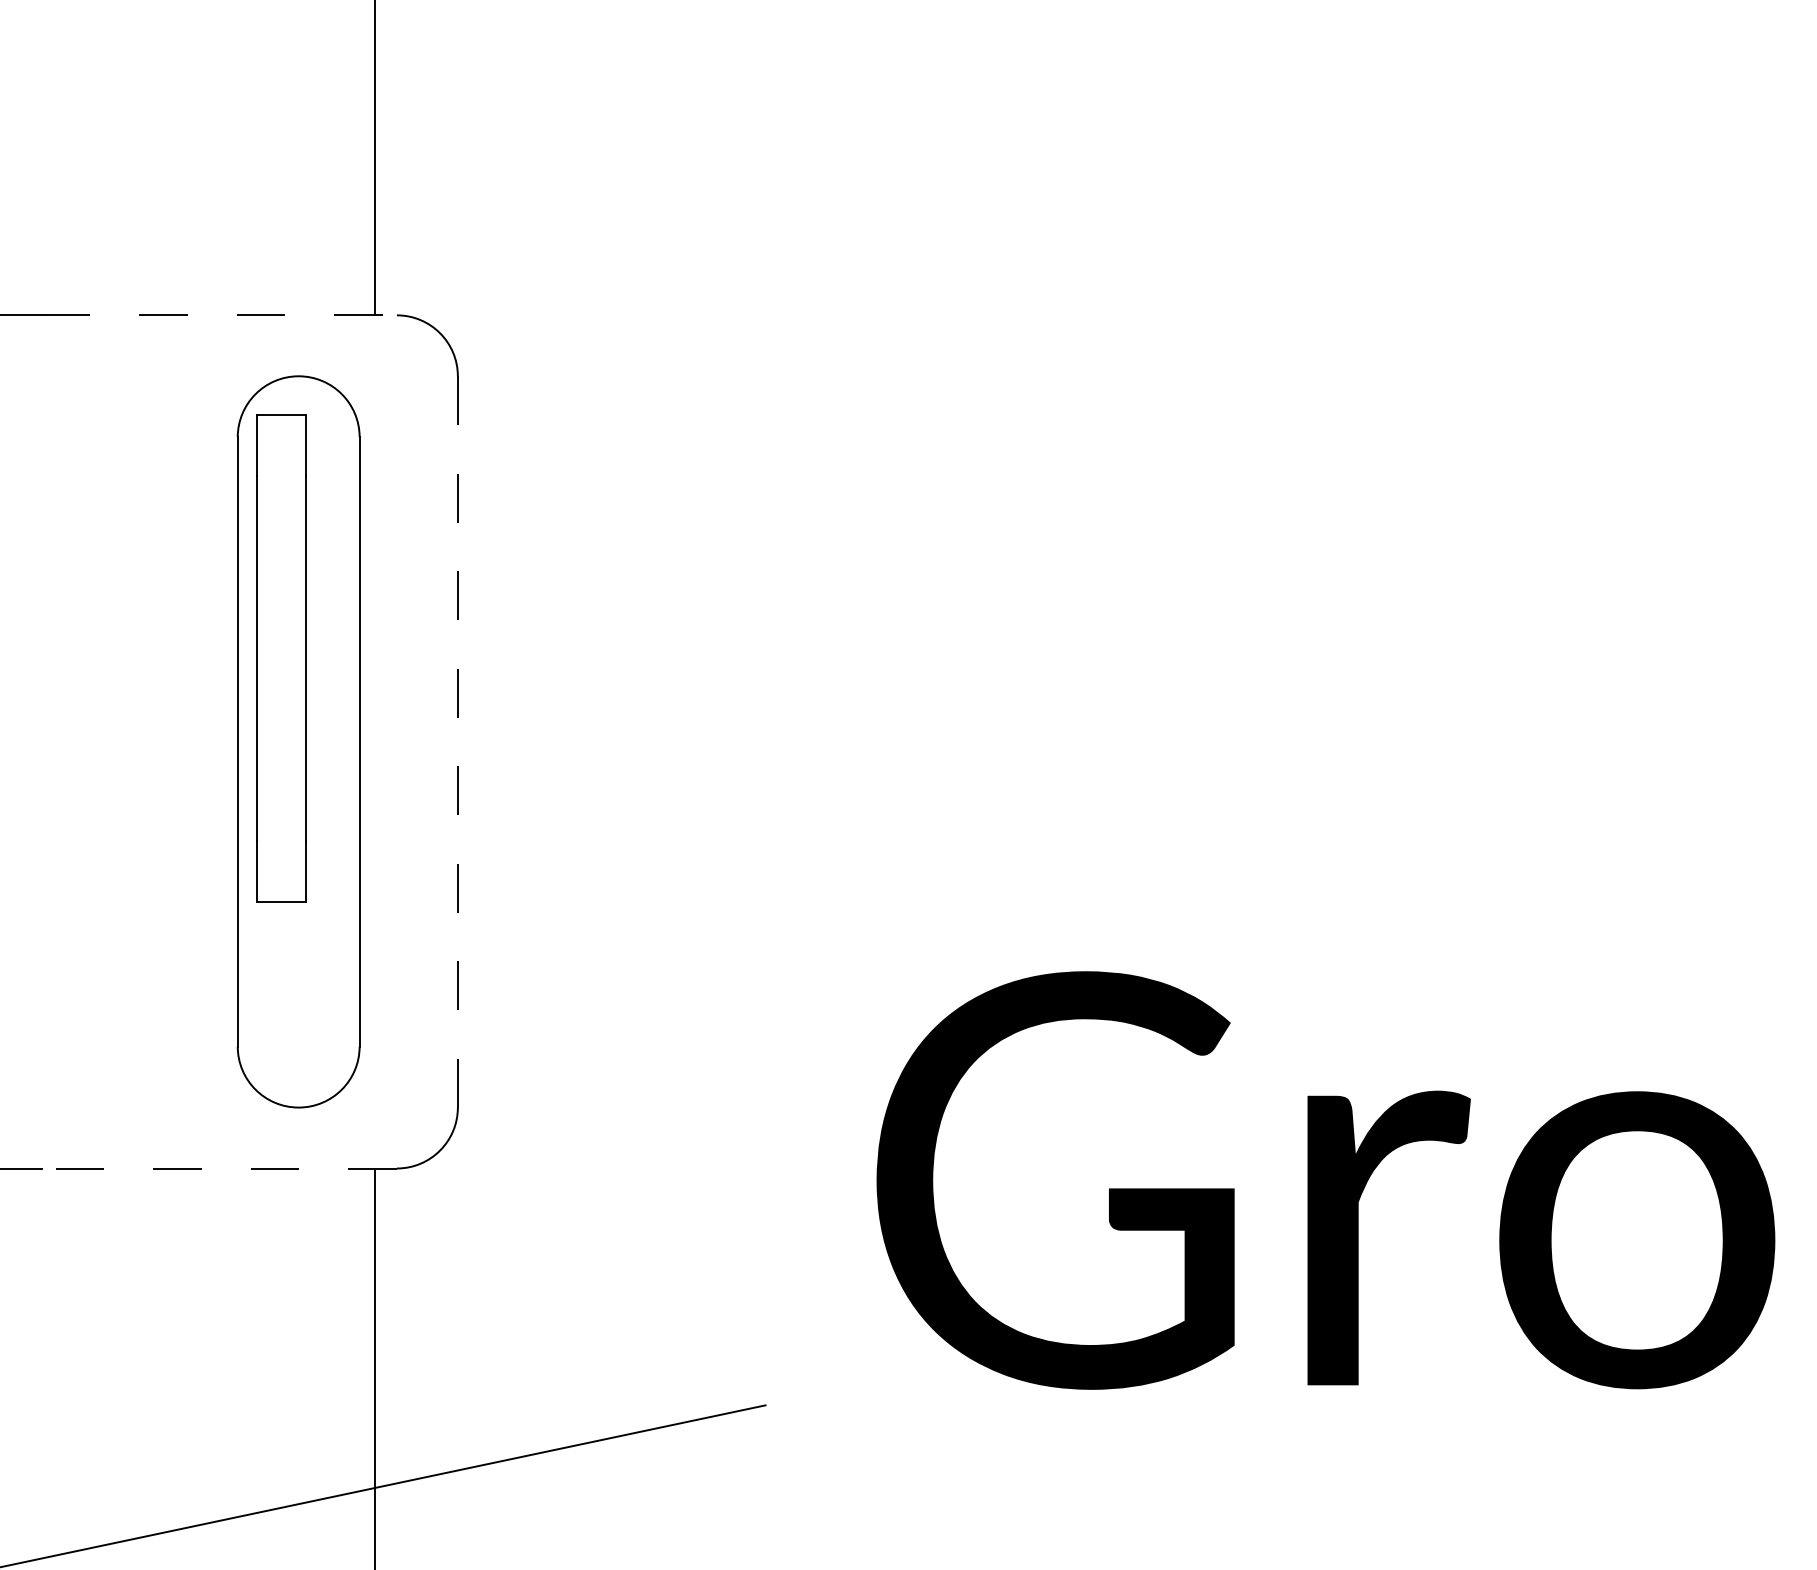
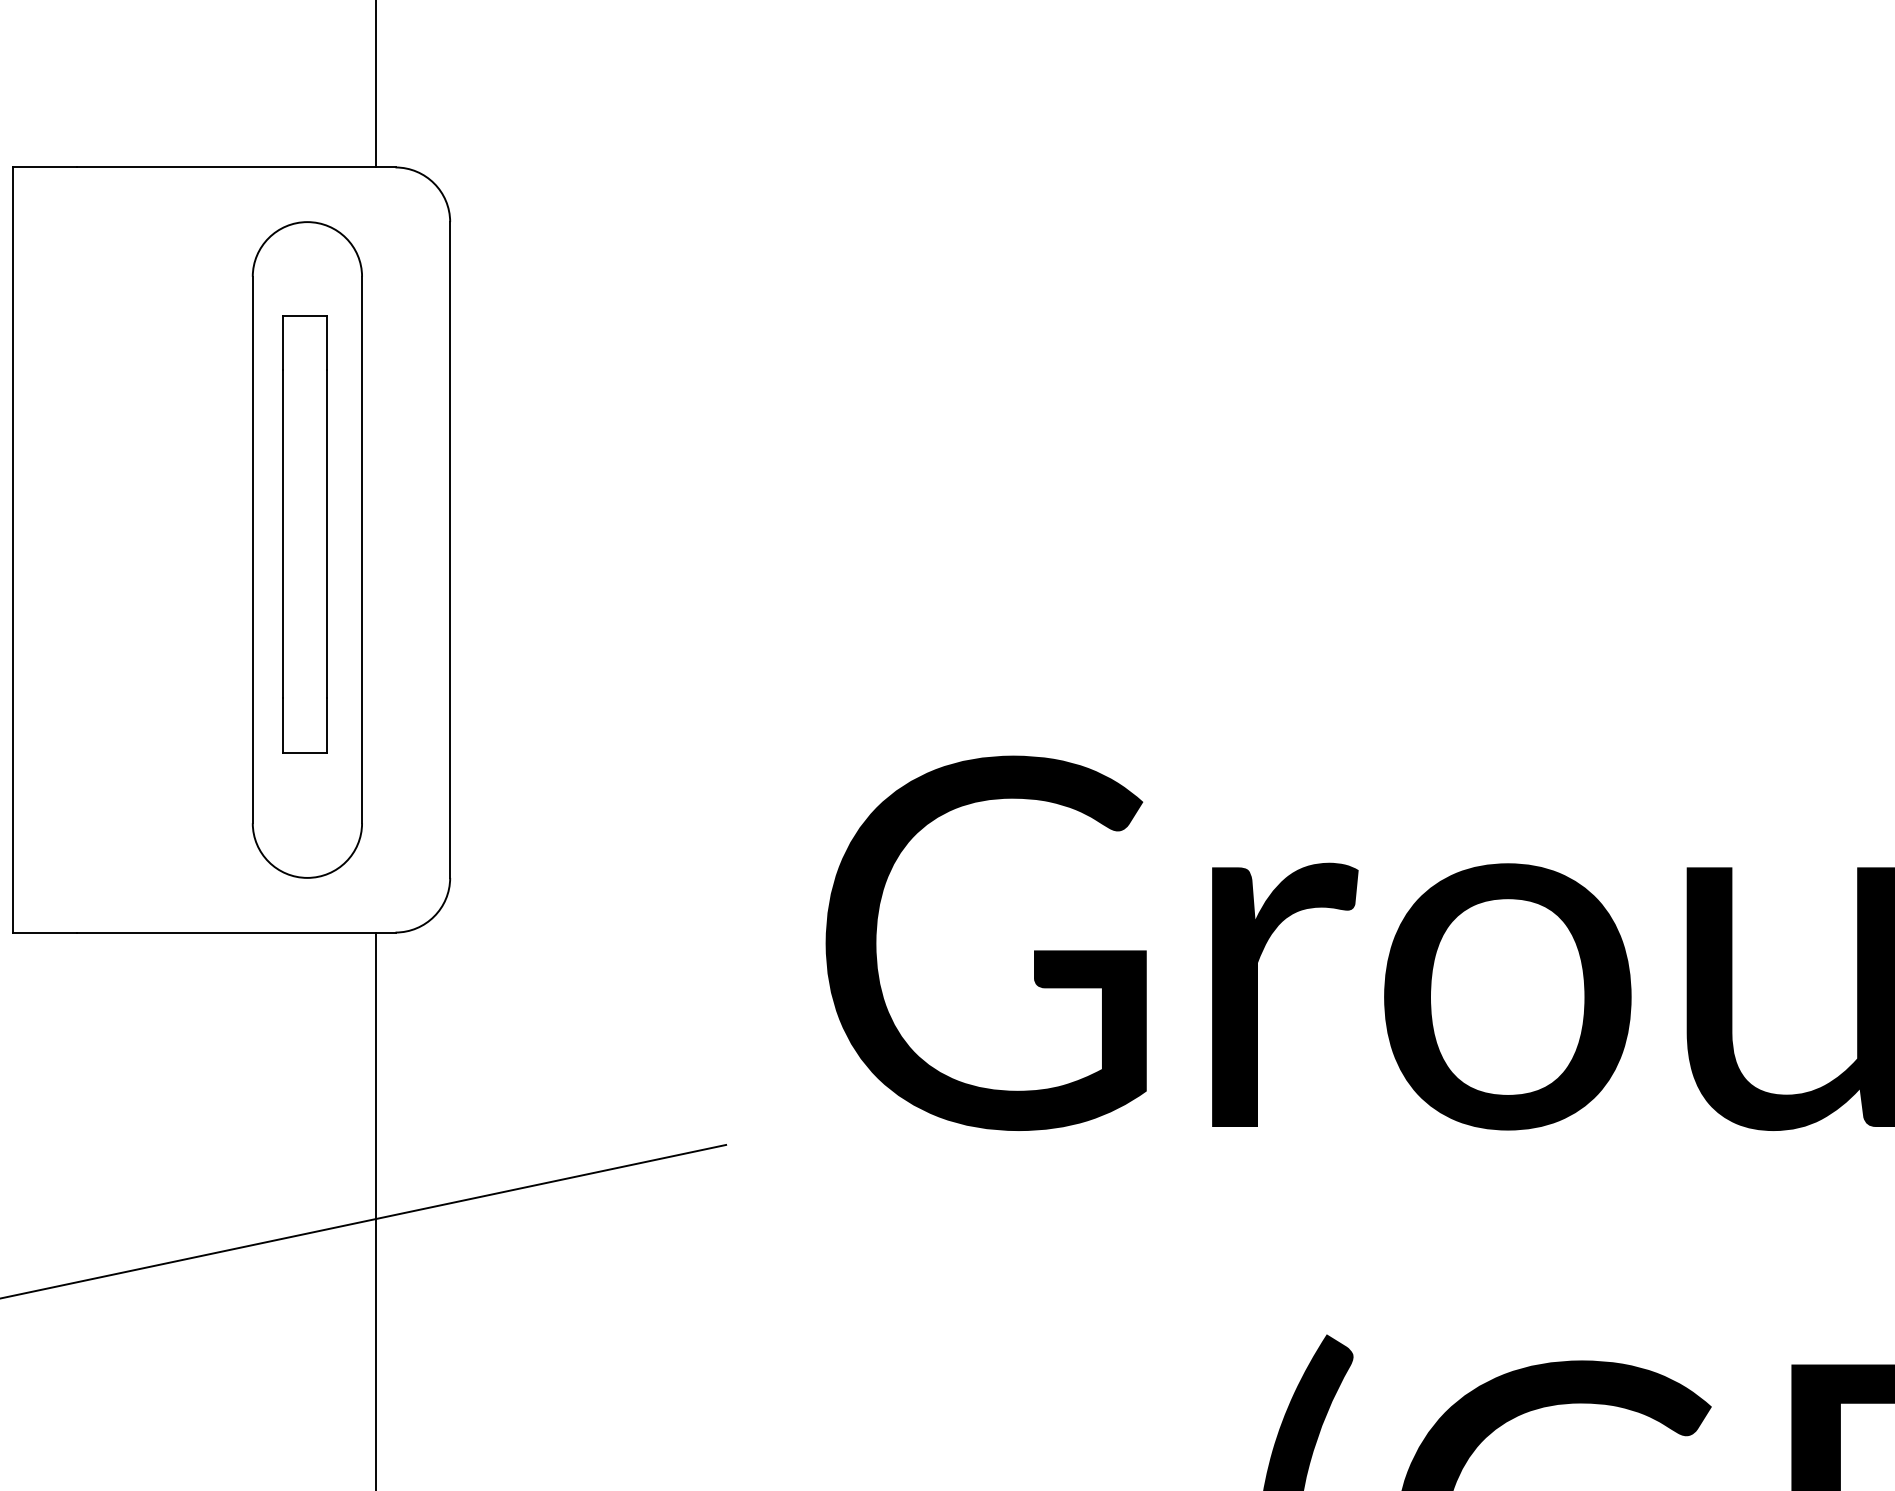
line: (219, 315) -> (236, 167), dashed -> solid
part: (280, 658) -> (304, 534), moved
line: (458, 742) -> (450, 550), dashed -> solid
line: (218, 1168) -> (235, 932), dashed -> solid

